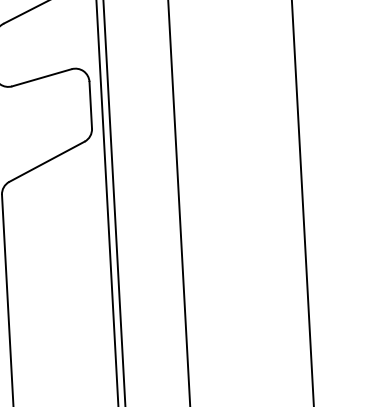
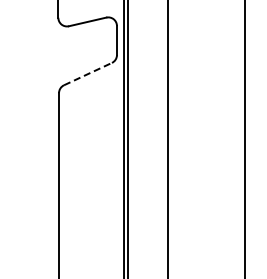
line: (47, 160) -> (88, 73), solid -> dashed

